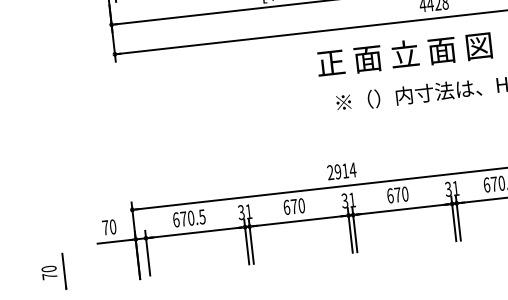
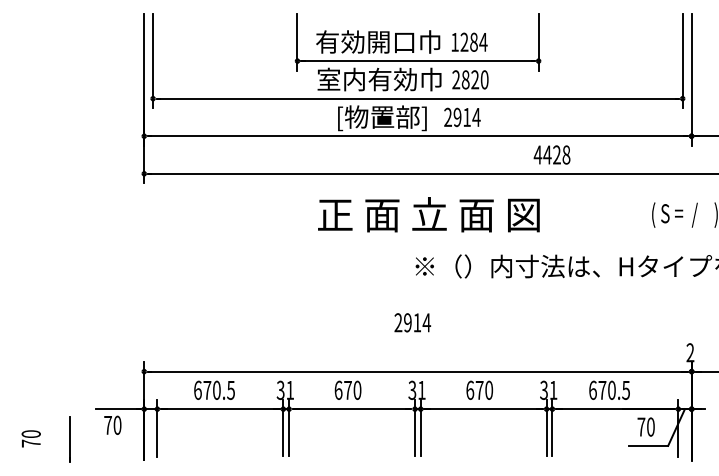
text: (404, 54) -> (428, 214), moved
text: (341, 171) -> (412, 322), moved
text: (109, 226) -> (112, 424), moved
line: (63, 271) -> (69, 439), moved

